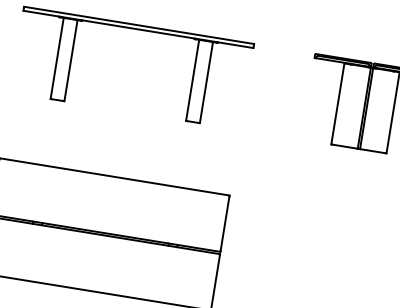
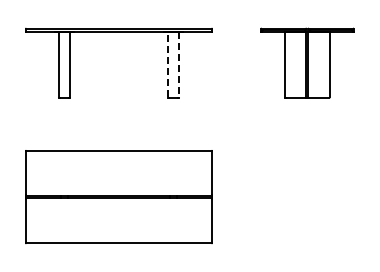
line: (193, 79) -> (168, 64), solid -> dashed
line: (206, 83) -> (179, 65), solid -> dashed

